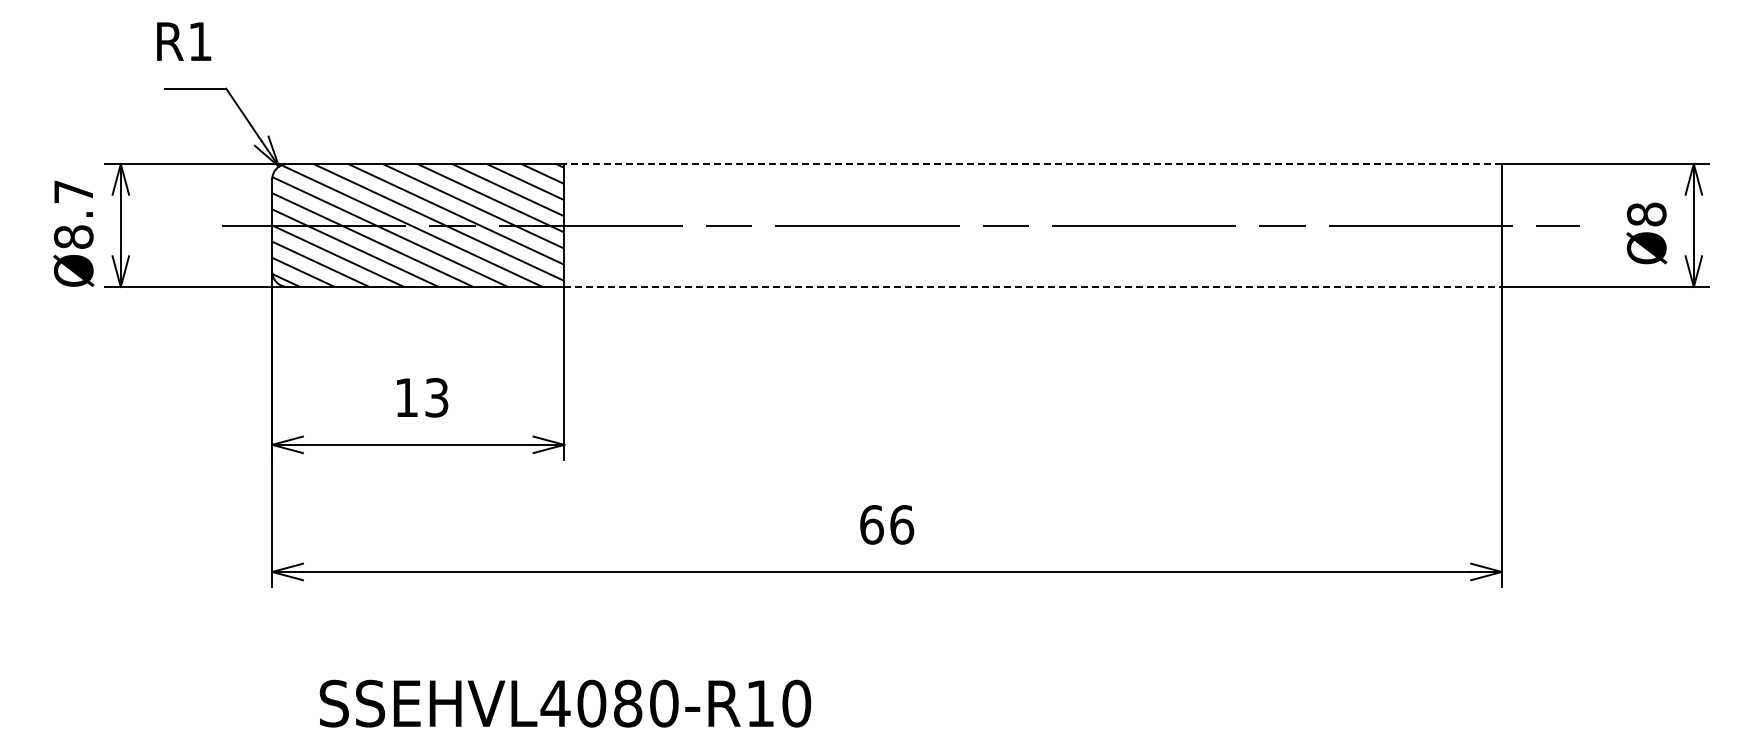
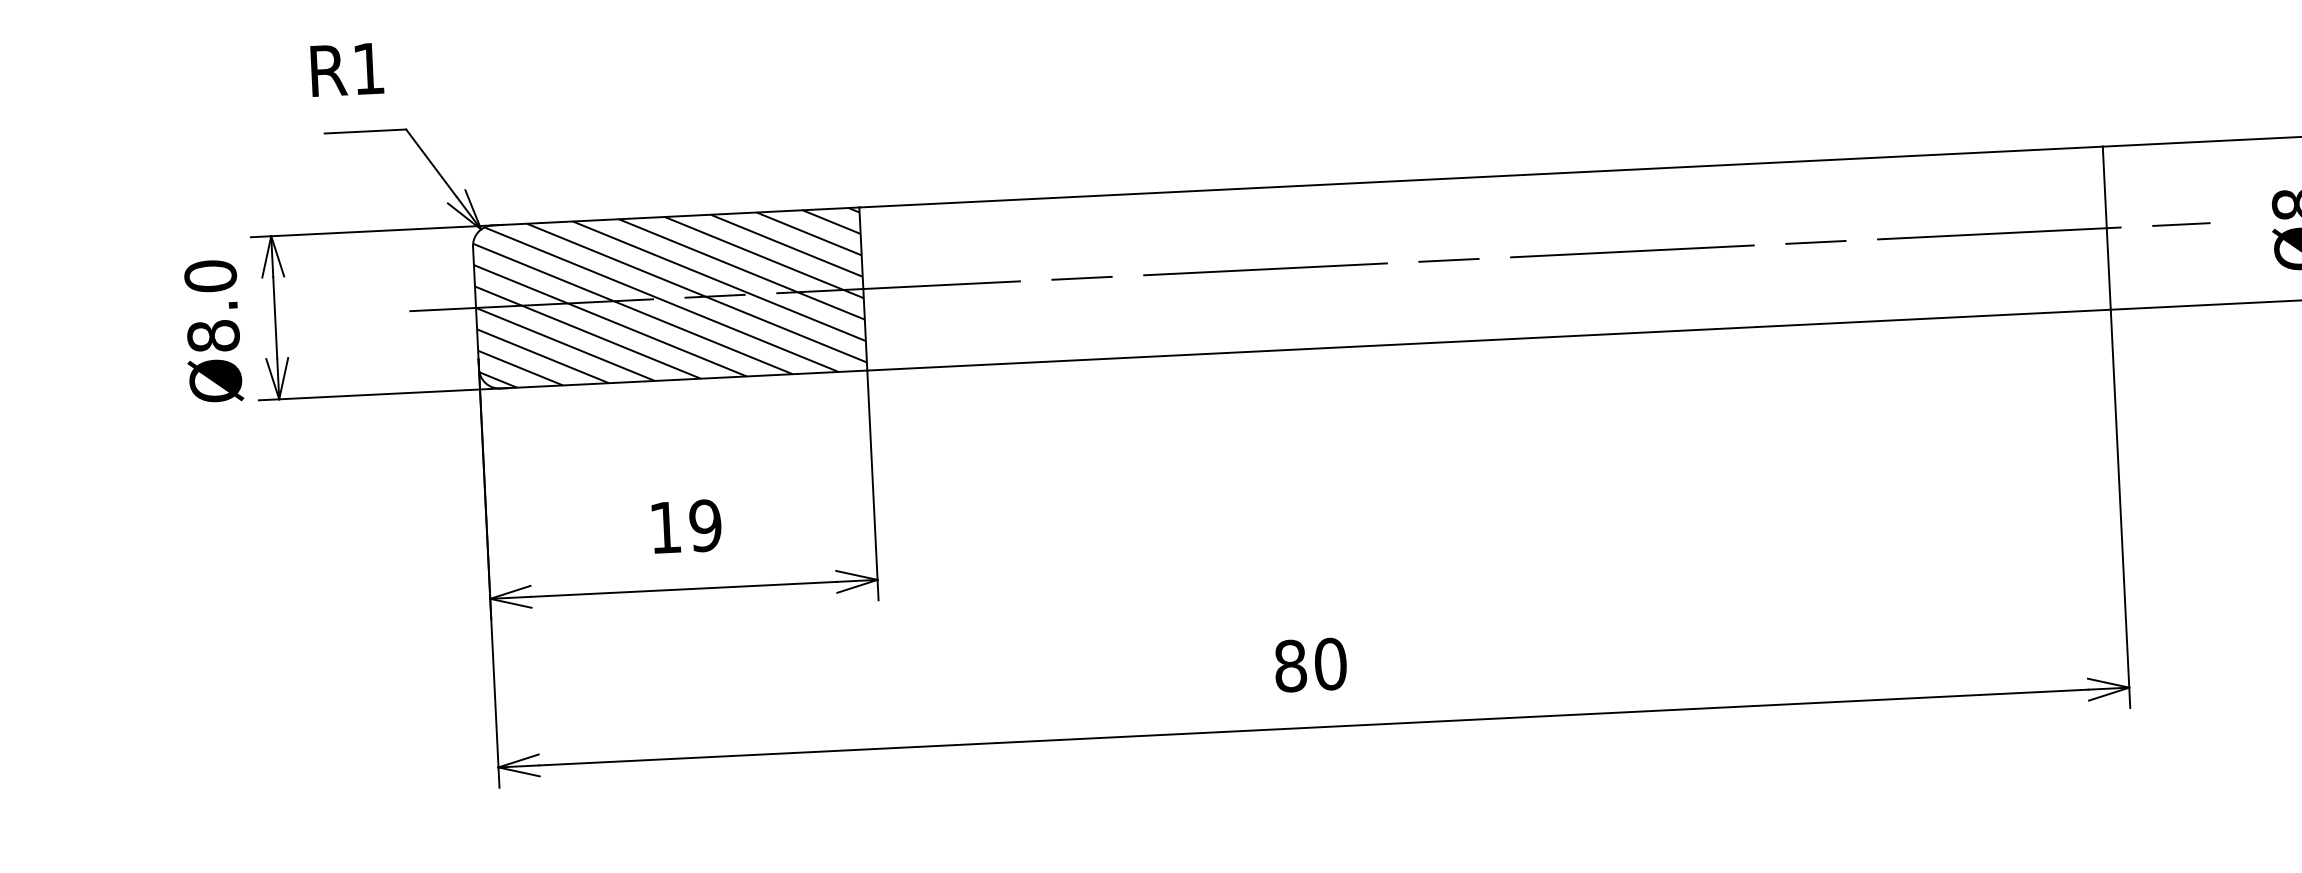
line: (1033, 164) -> (1481, 177), dashed -> solid
text: (73, 191) -> (210, 275), Ø8.7 -> Ø8.0
line: (1033, 287) -> (1489, 340), dashed -> solid
text: (436, 397) -> (705, 525), 13 -> 19
text: (887, 524) -> (1311, 664), 66 -> 80

